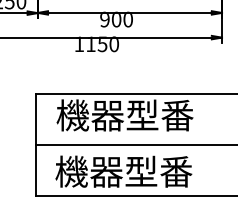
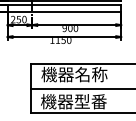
text: (160, 115) -> (91, 74), 機器型番 -> 機器名称

